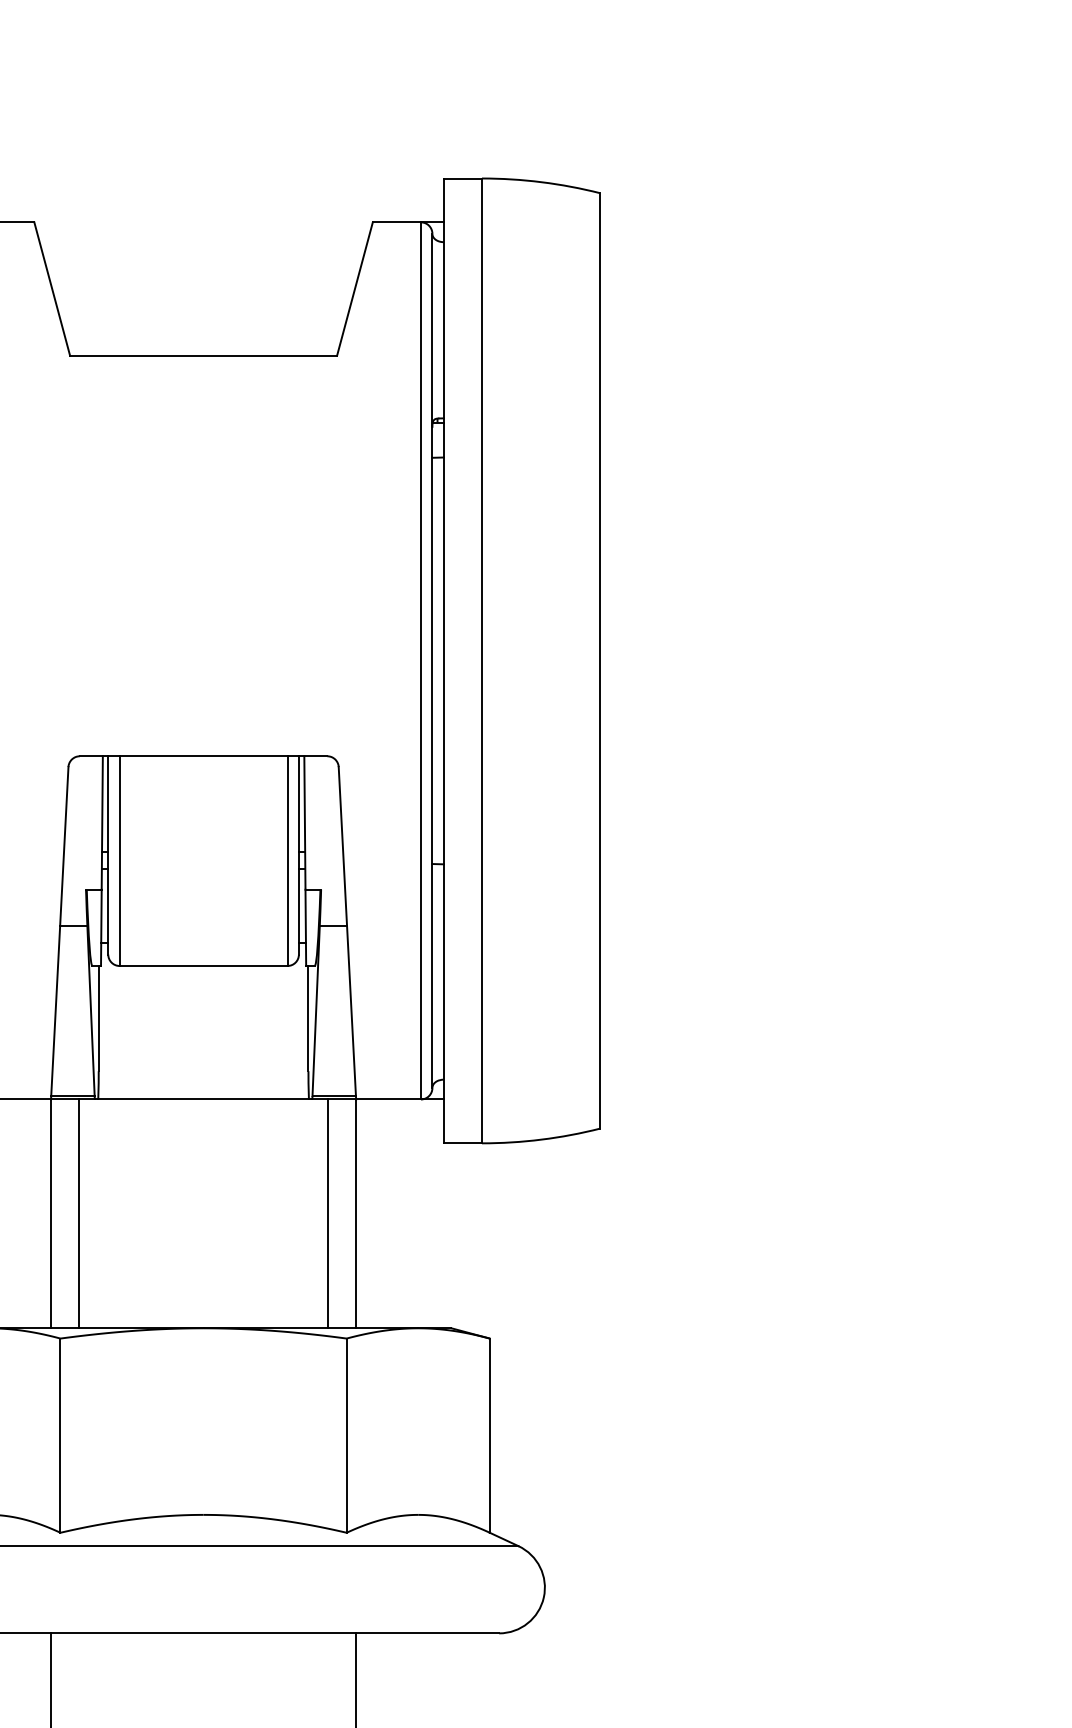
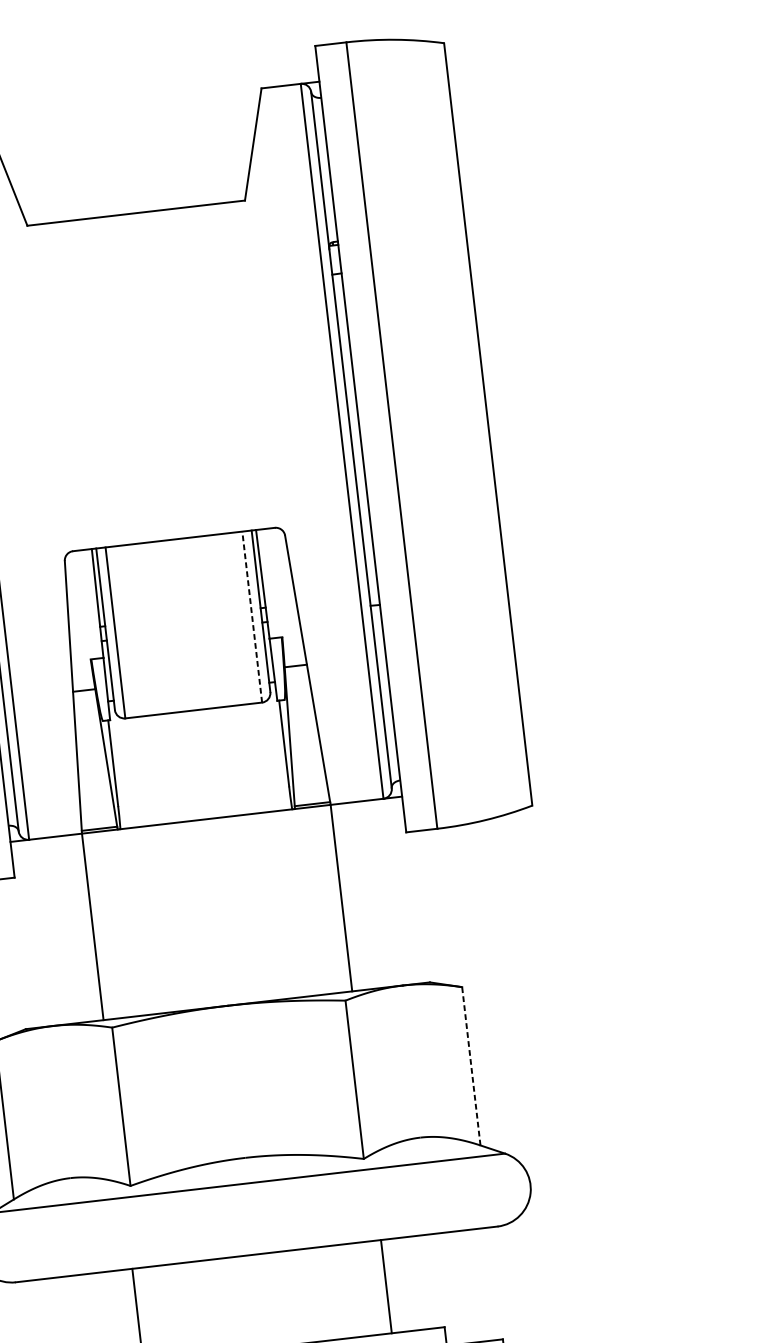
line: (287, 861) -> (252, 617), solid -> dashed
line: (79, 1213) -> (115, 923), removed
line: (327, 1213) -> (318, 900), removed
line: (489, 1435) -> (471, 1066), solid -> dashed

